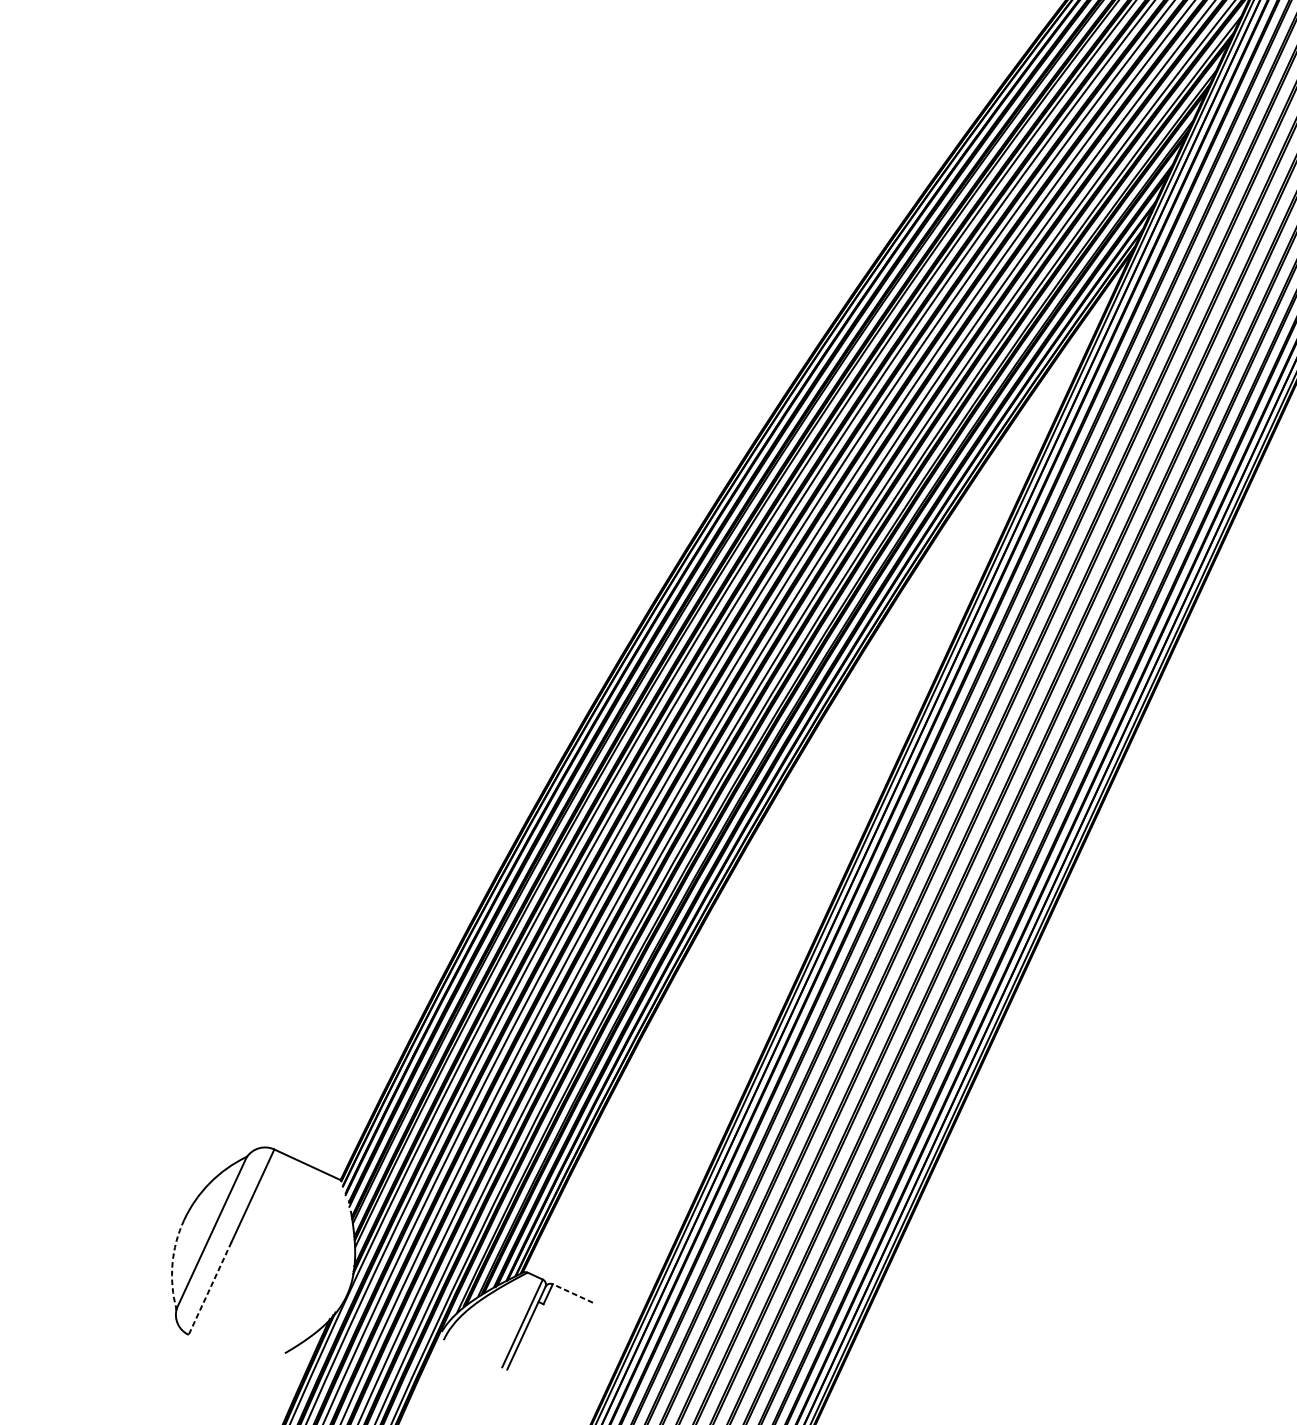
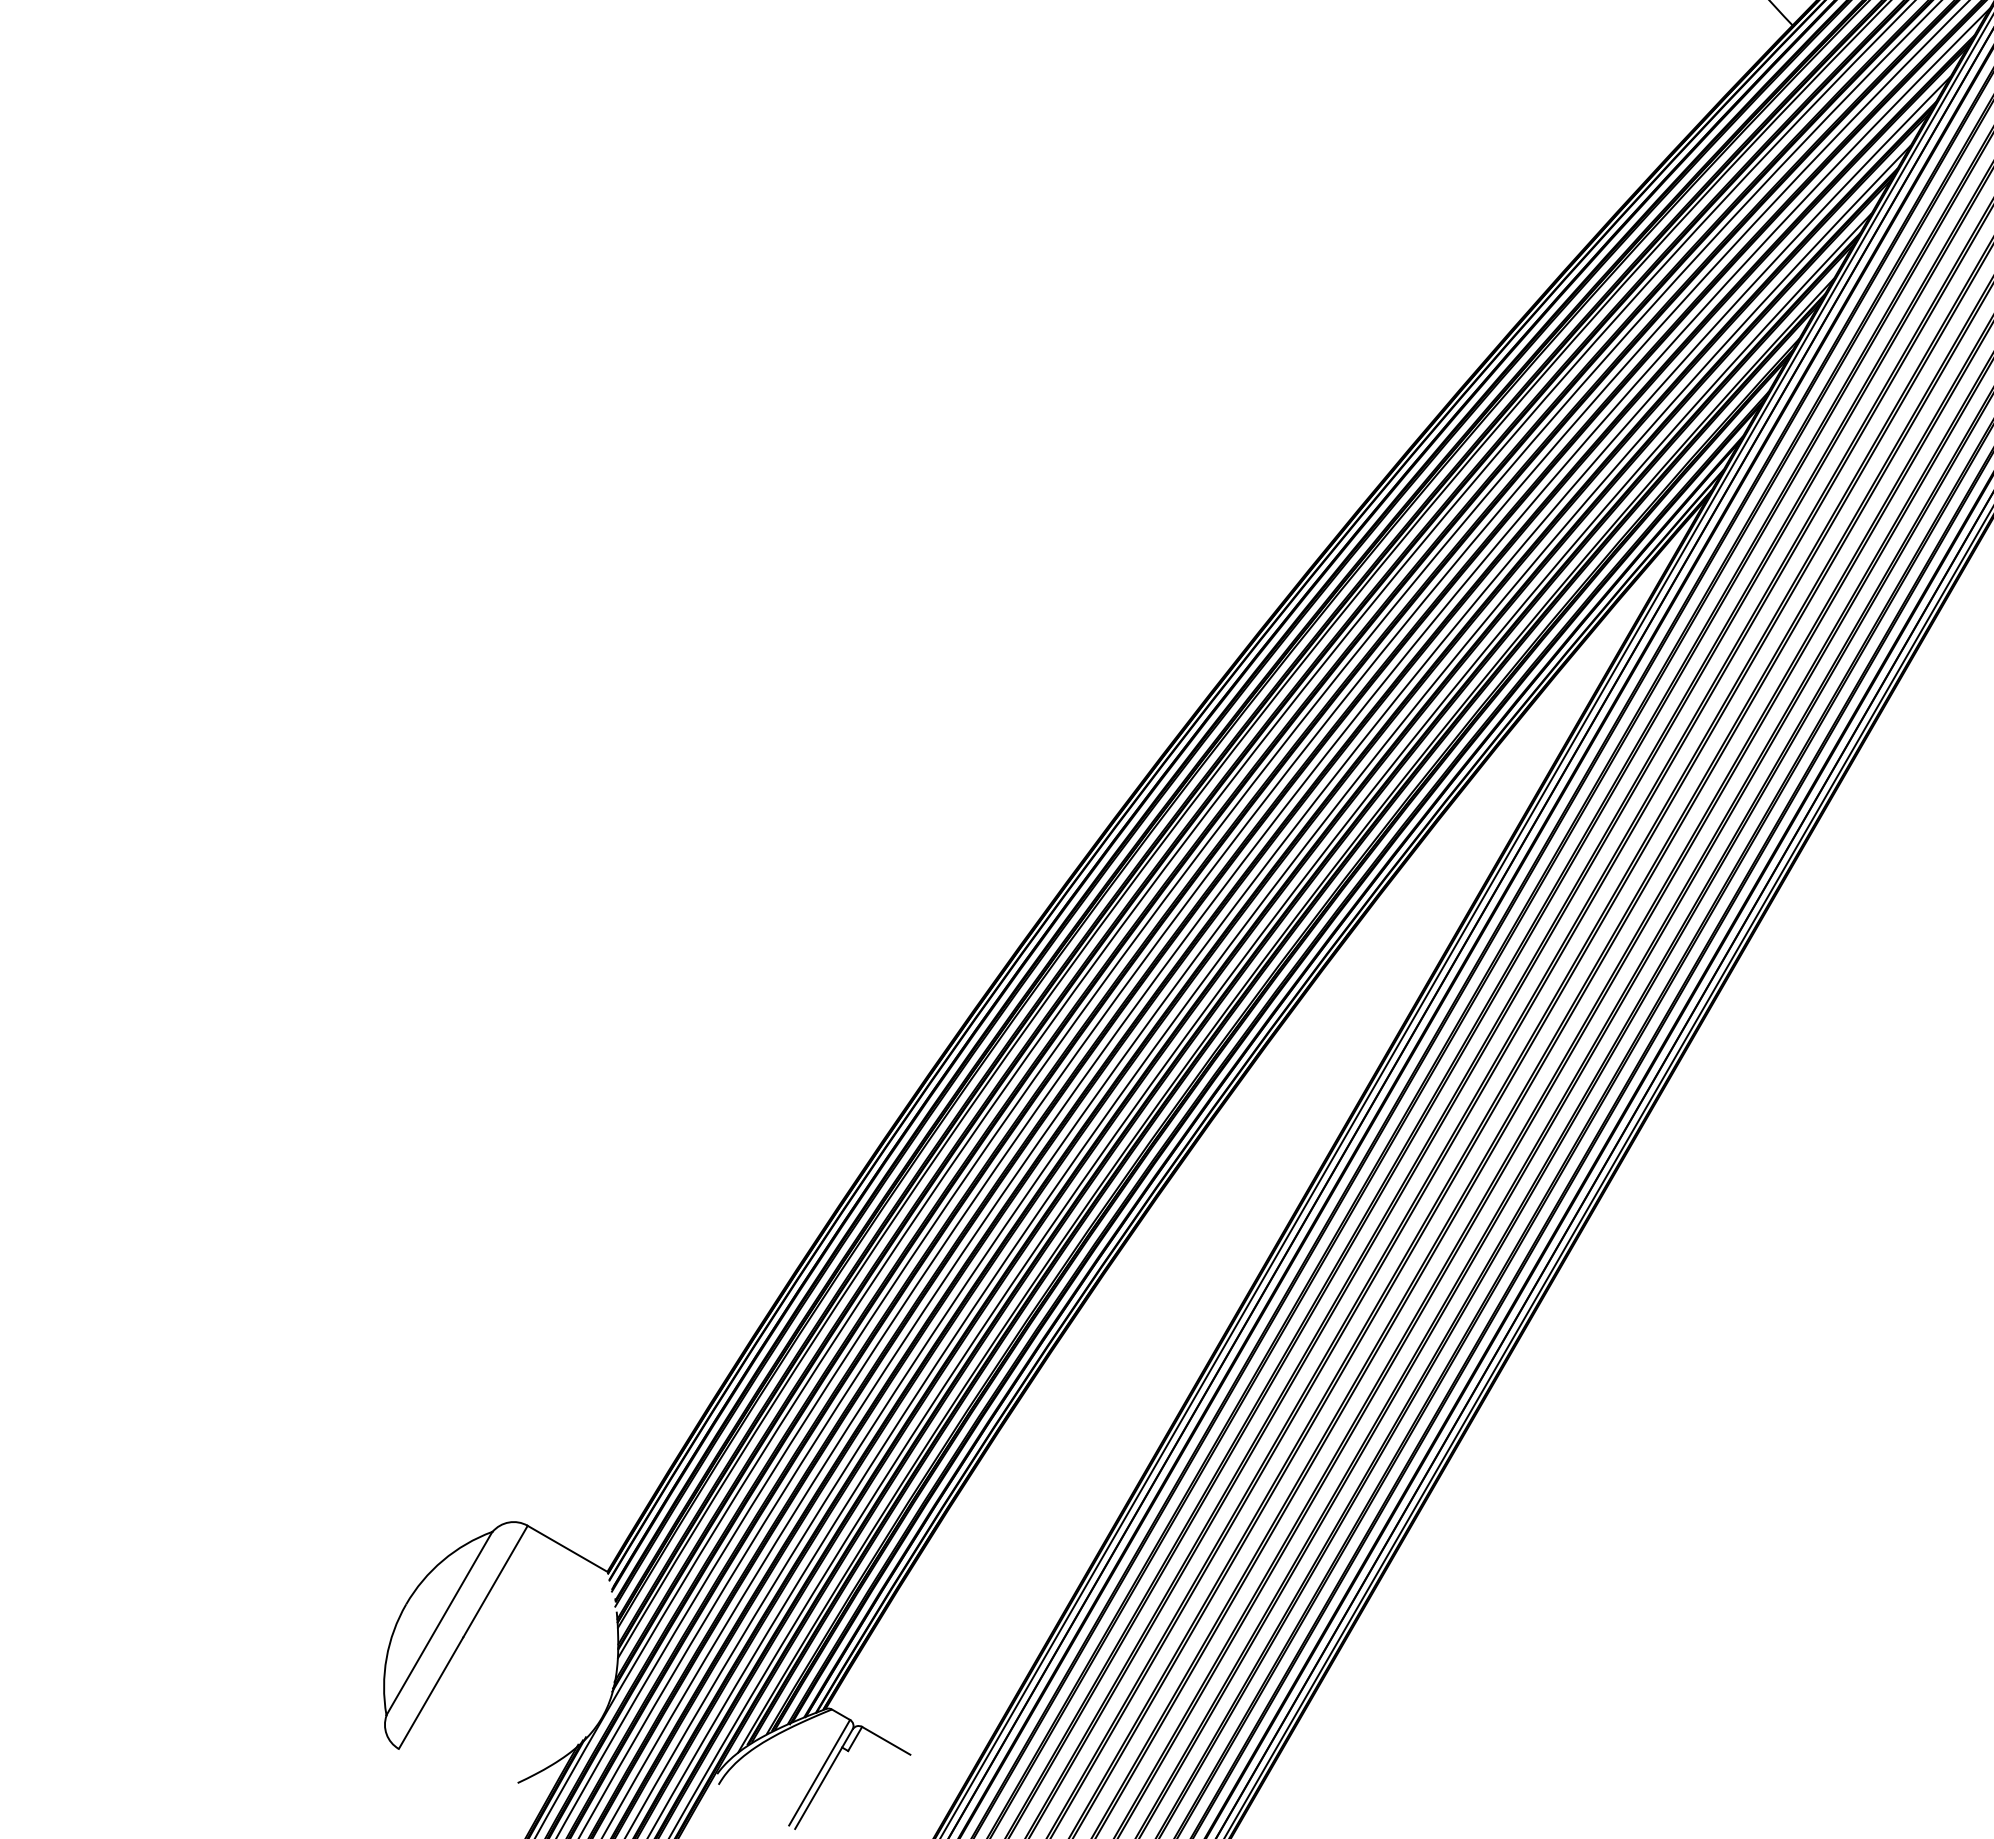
arc: (172, 1264) -> (386, 1658), dashed -> solid
line: (209, 1288) -> (430, 1693), dashed -> solid
line: (573, 1293) -> (886, 1740), dashed -> solid

